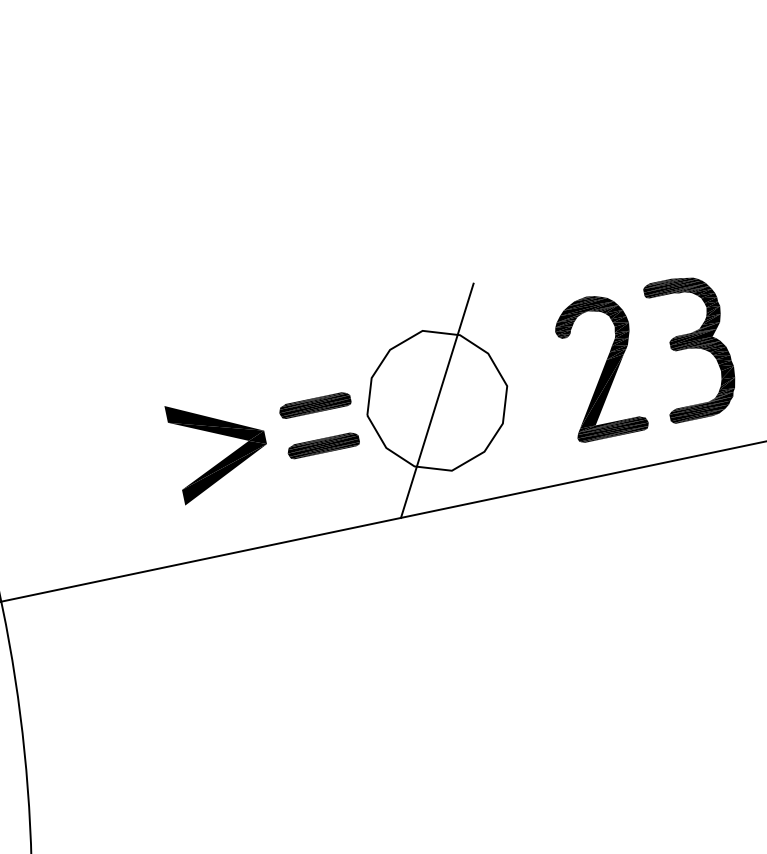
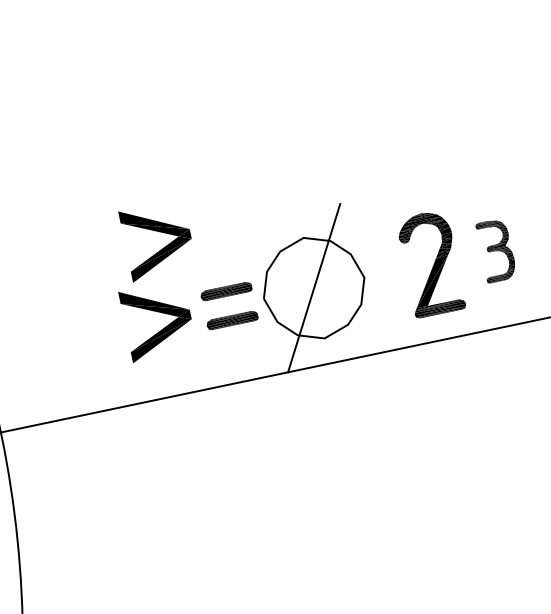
part: (221, 348) -> (159, 250), added
part: (689, 350) -> (495, 252), size x0.6

